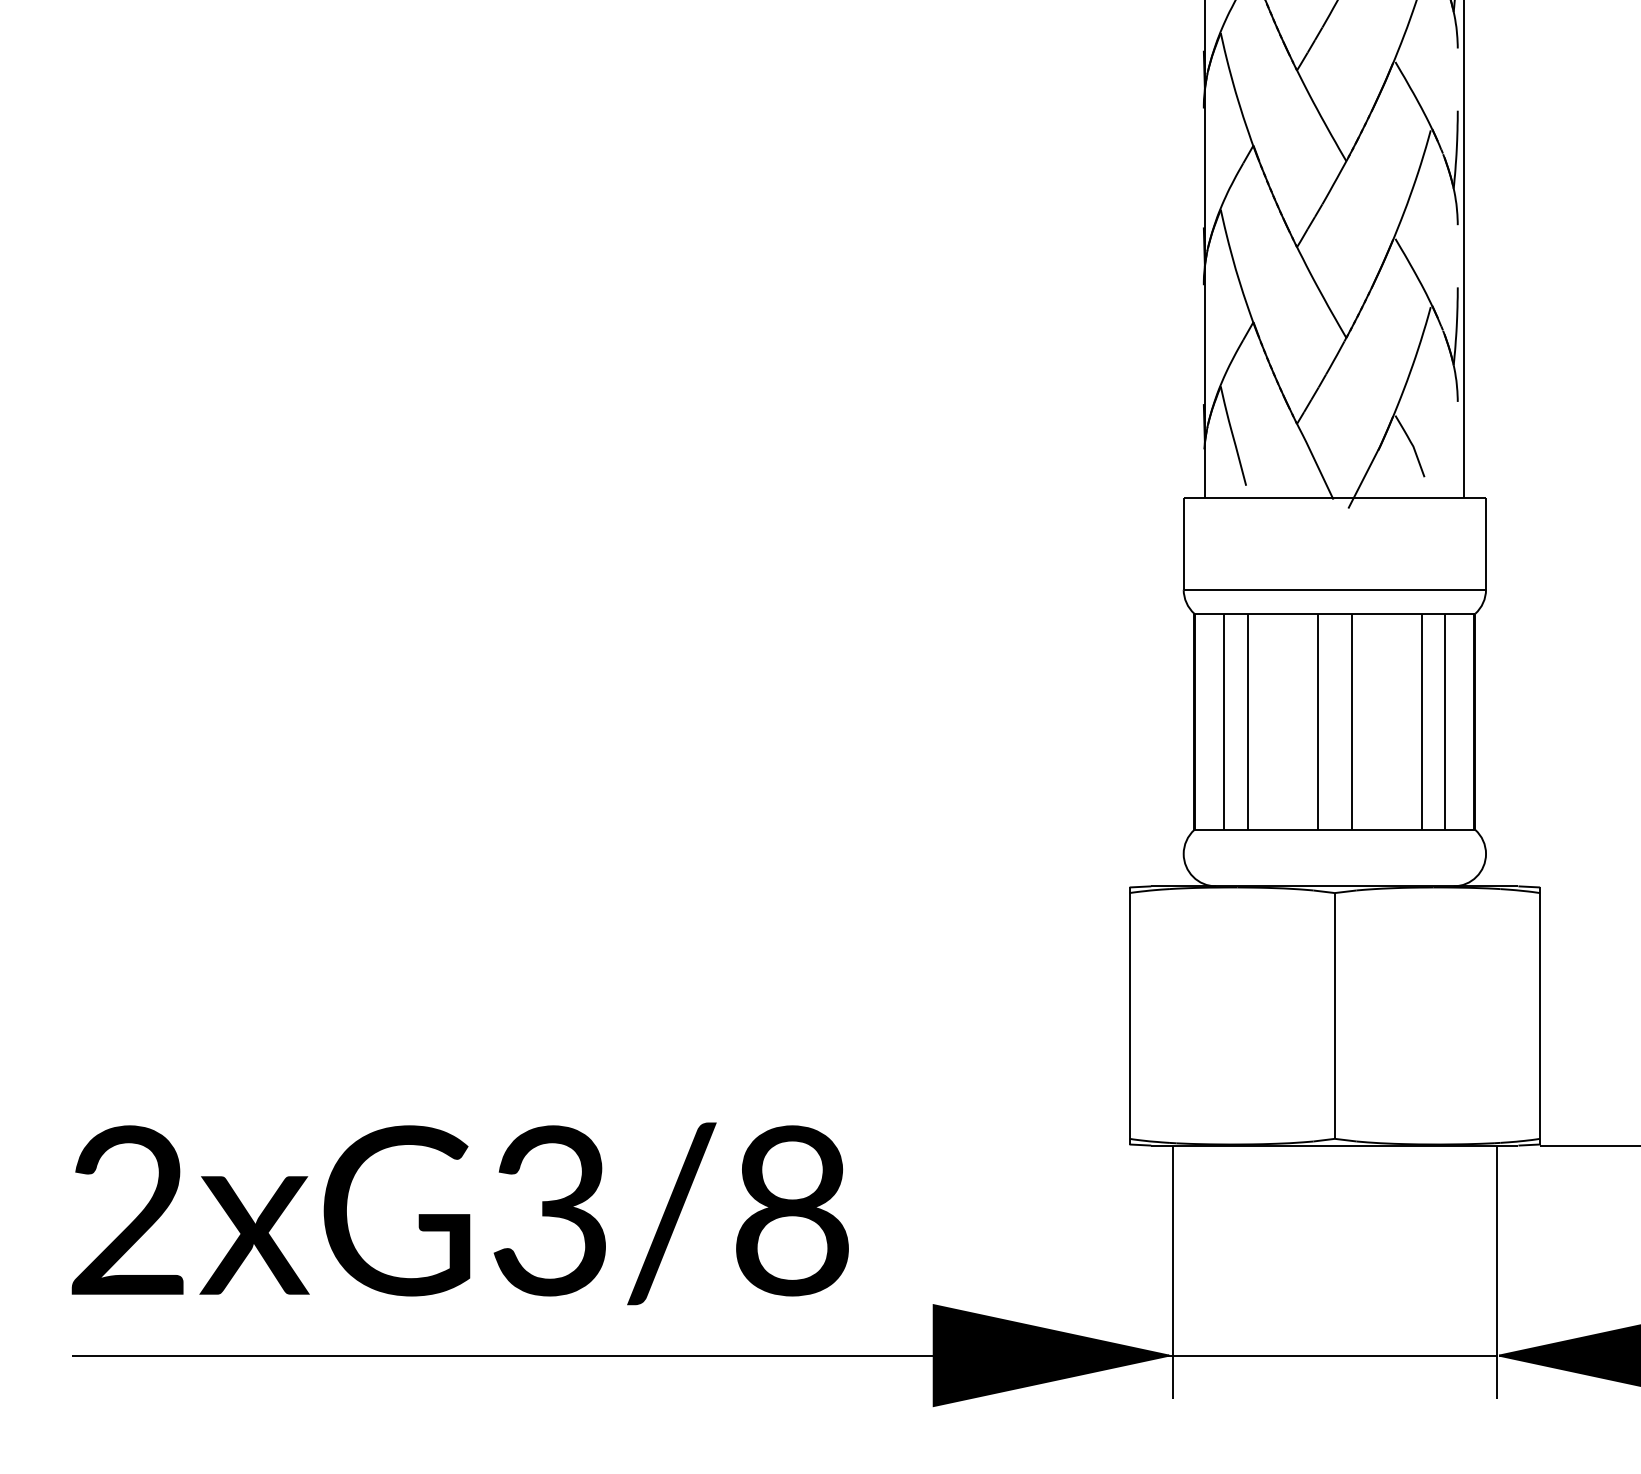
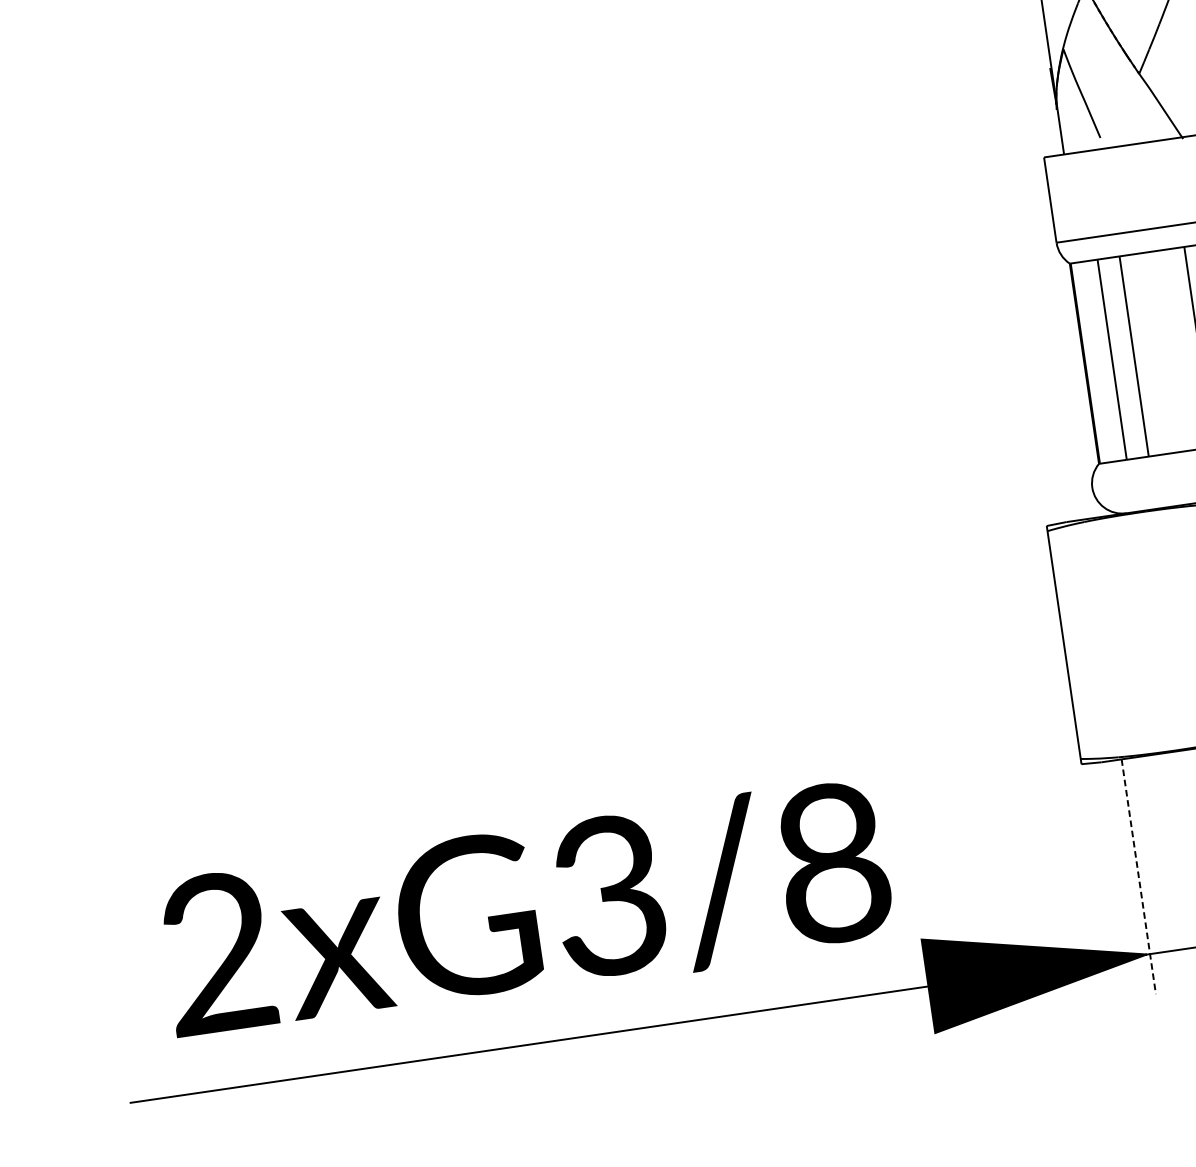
text: (459, 1213) -> (525, 910), moved
line: (1172, 1272) -> (1138, 877), solid -> dashed

